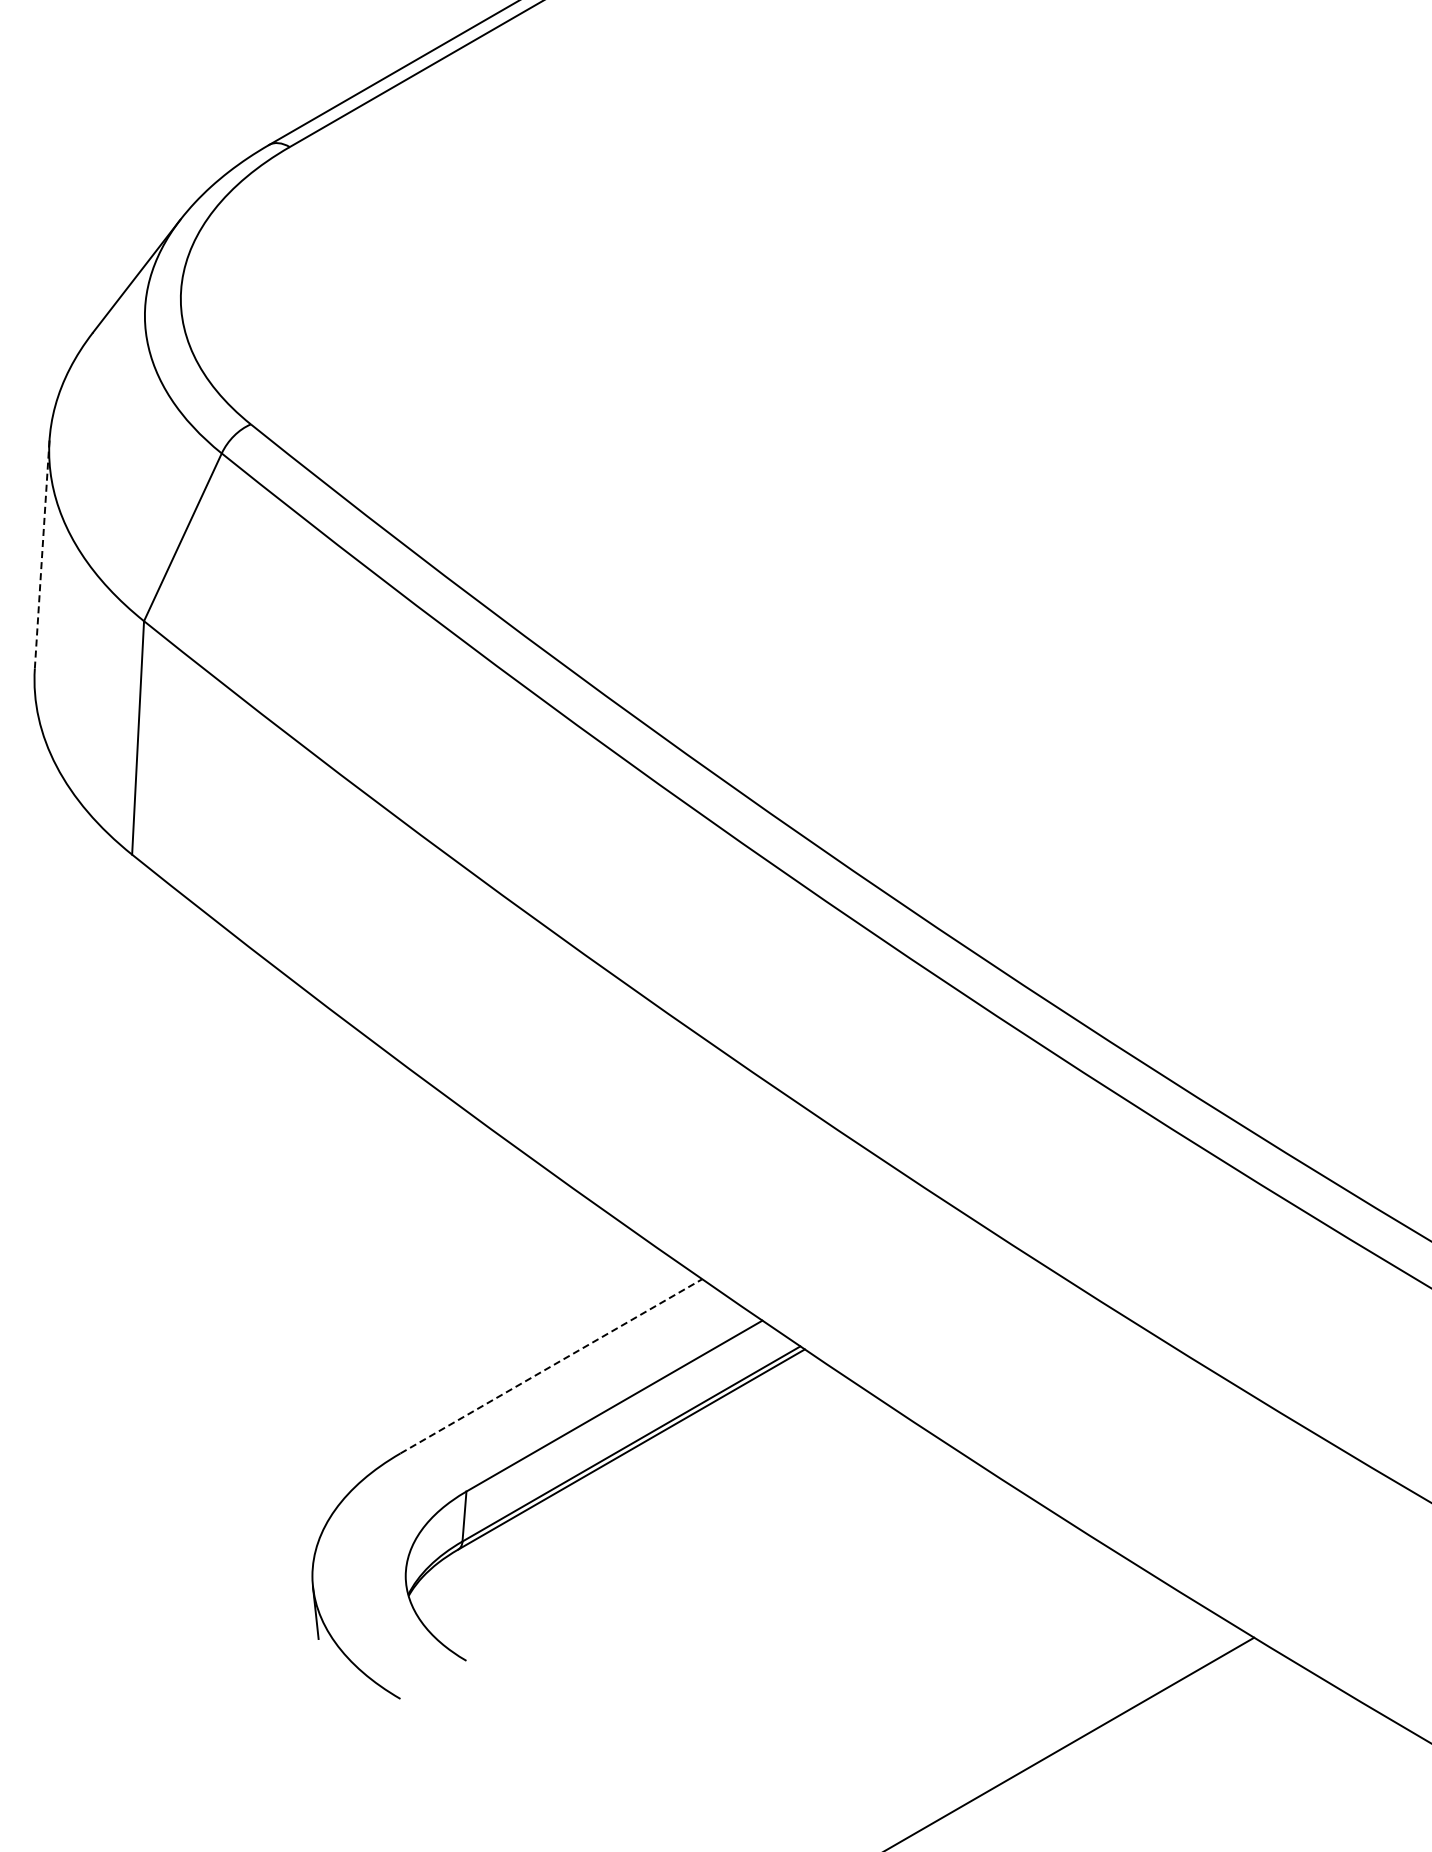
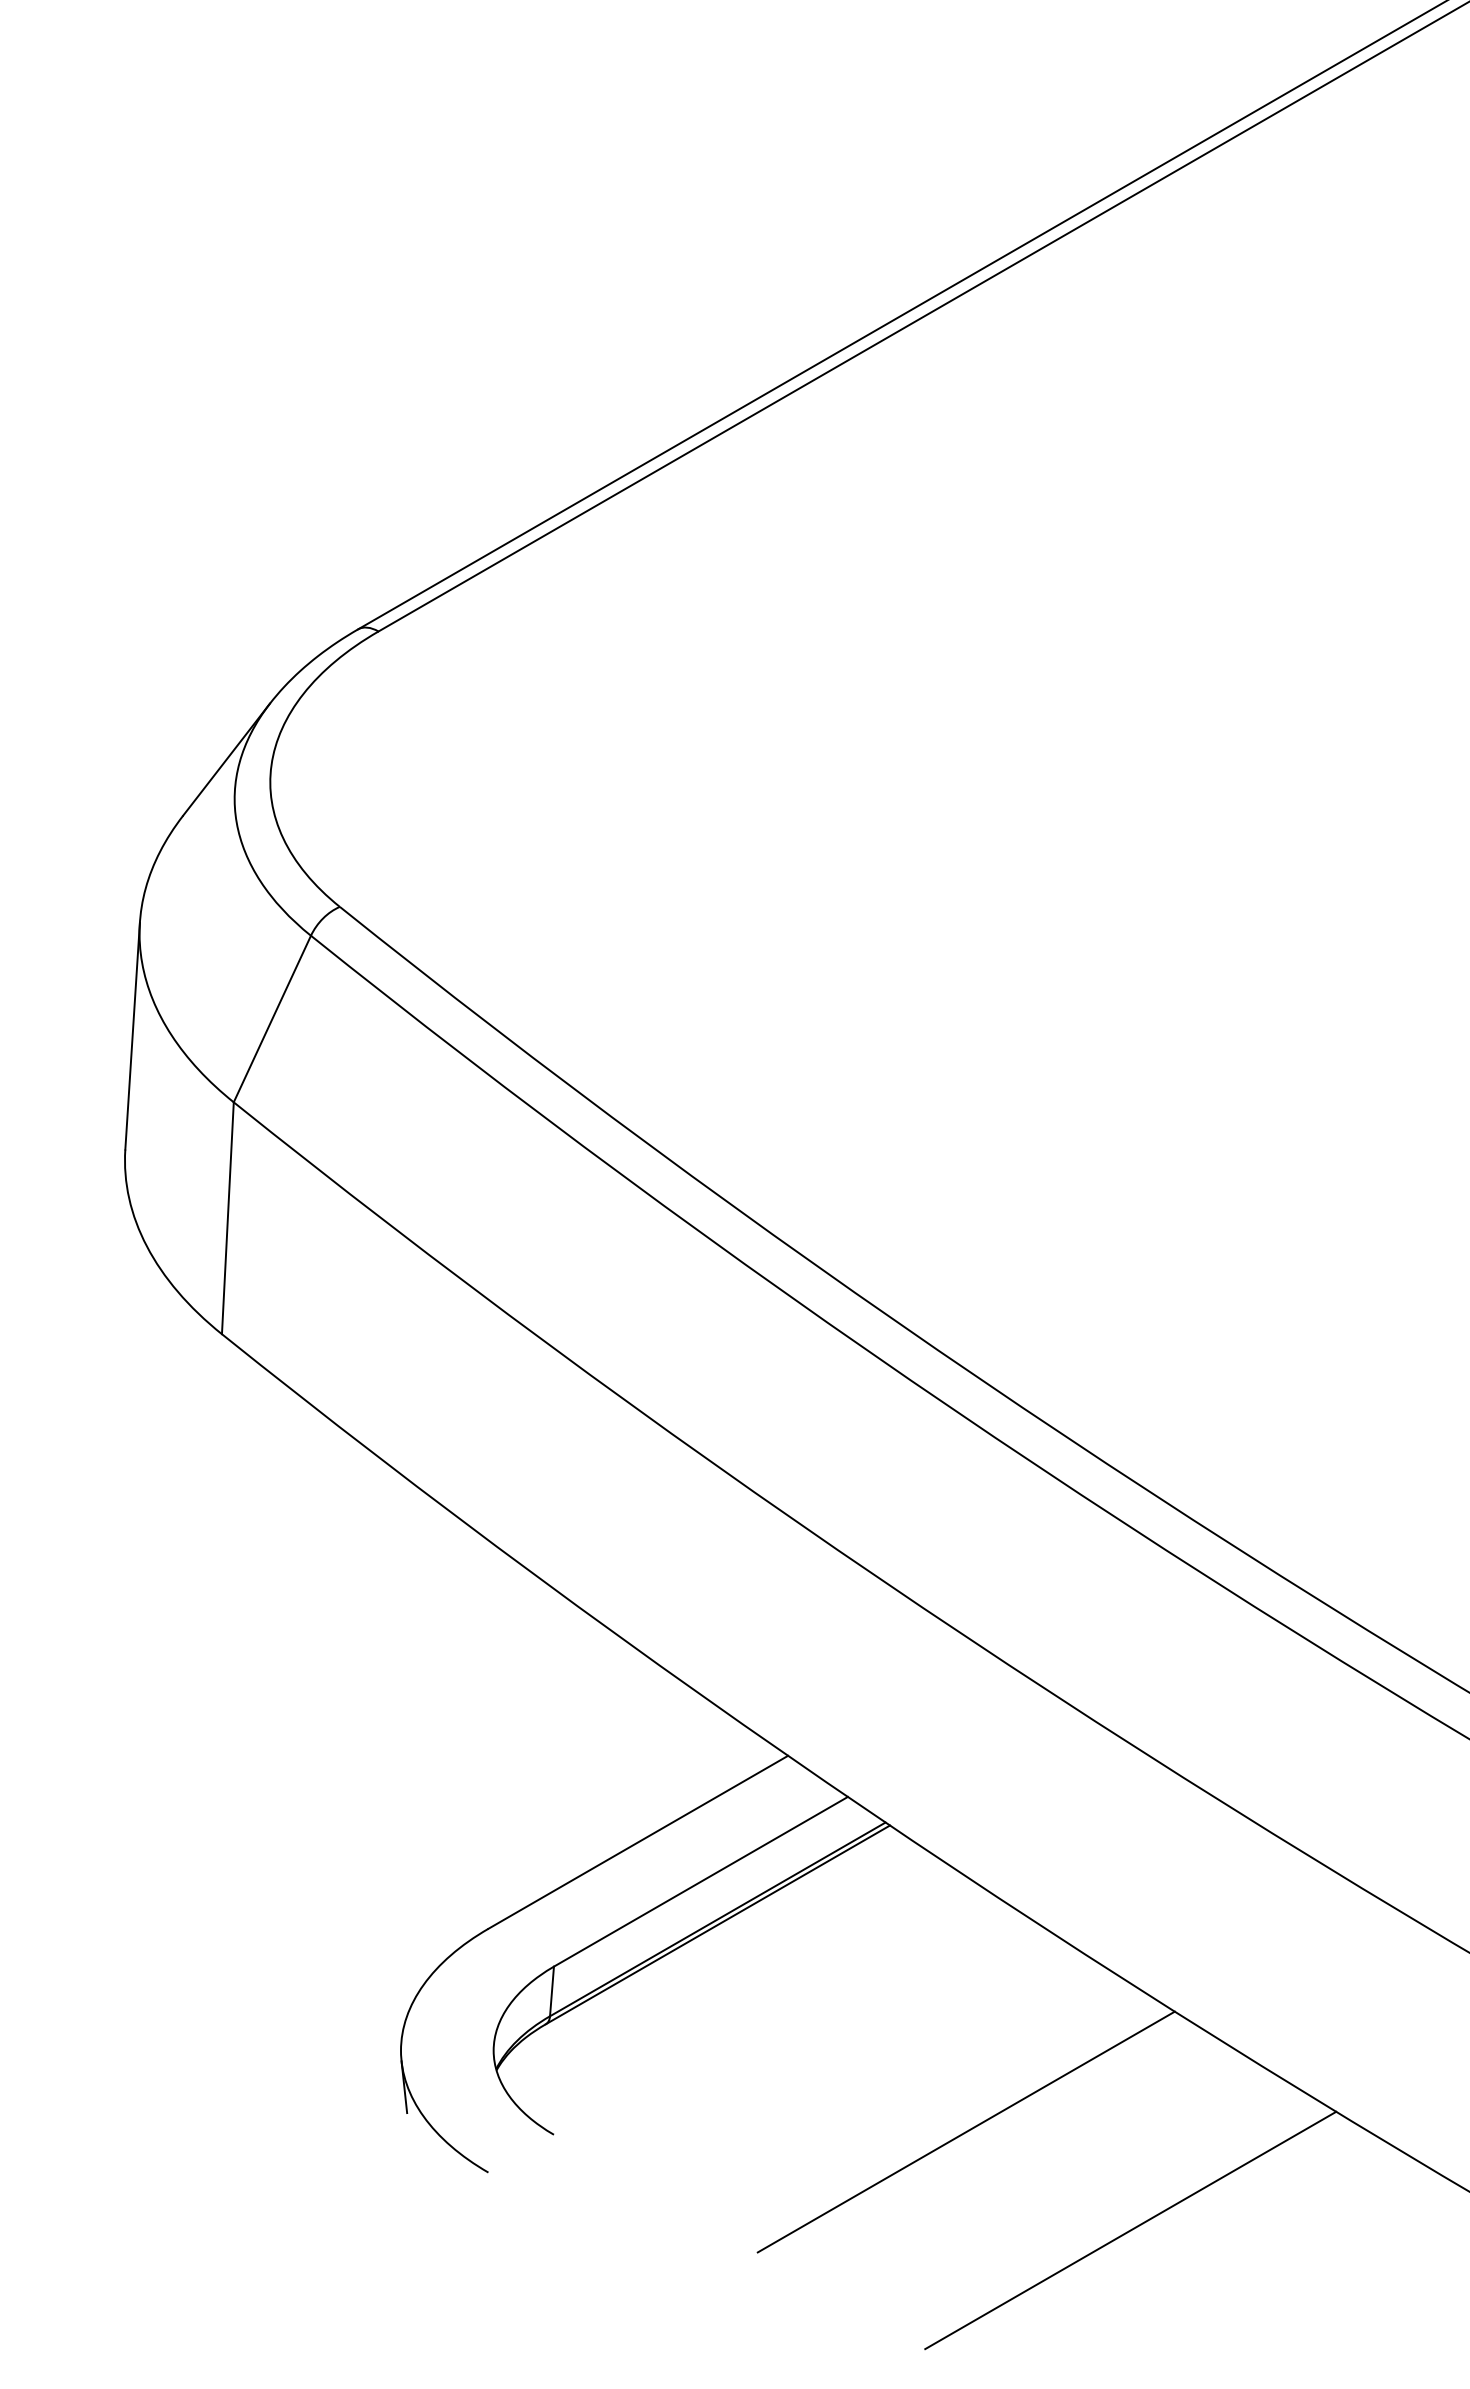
line: (42, 554) -> (132, 1036), dashed -> solid
line: (551, 1366) -> (638, 1842), dashed -> solid
line: (880, 1657) -> (965, 2131), added

